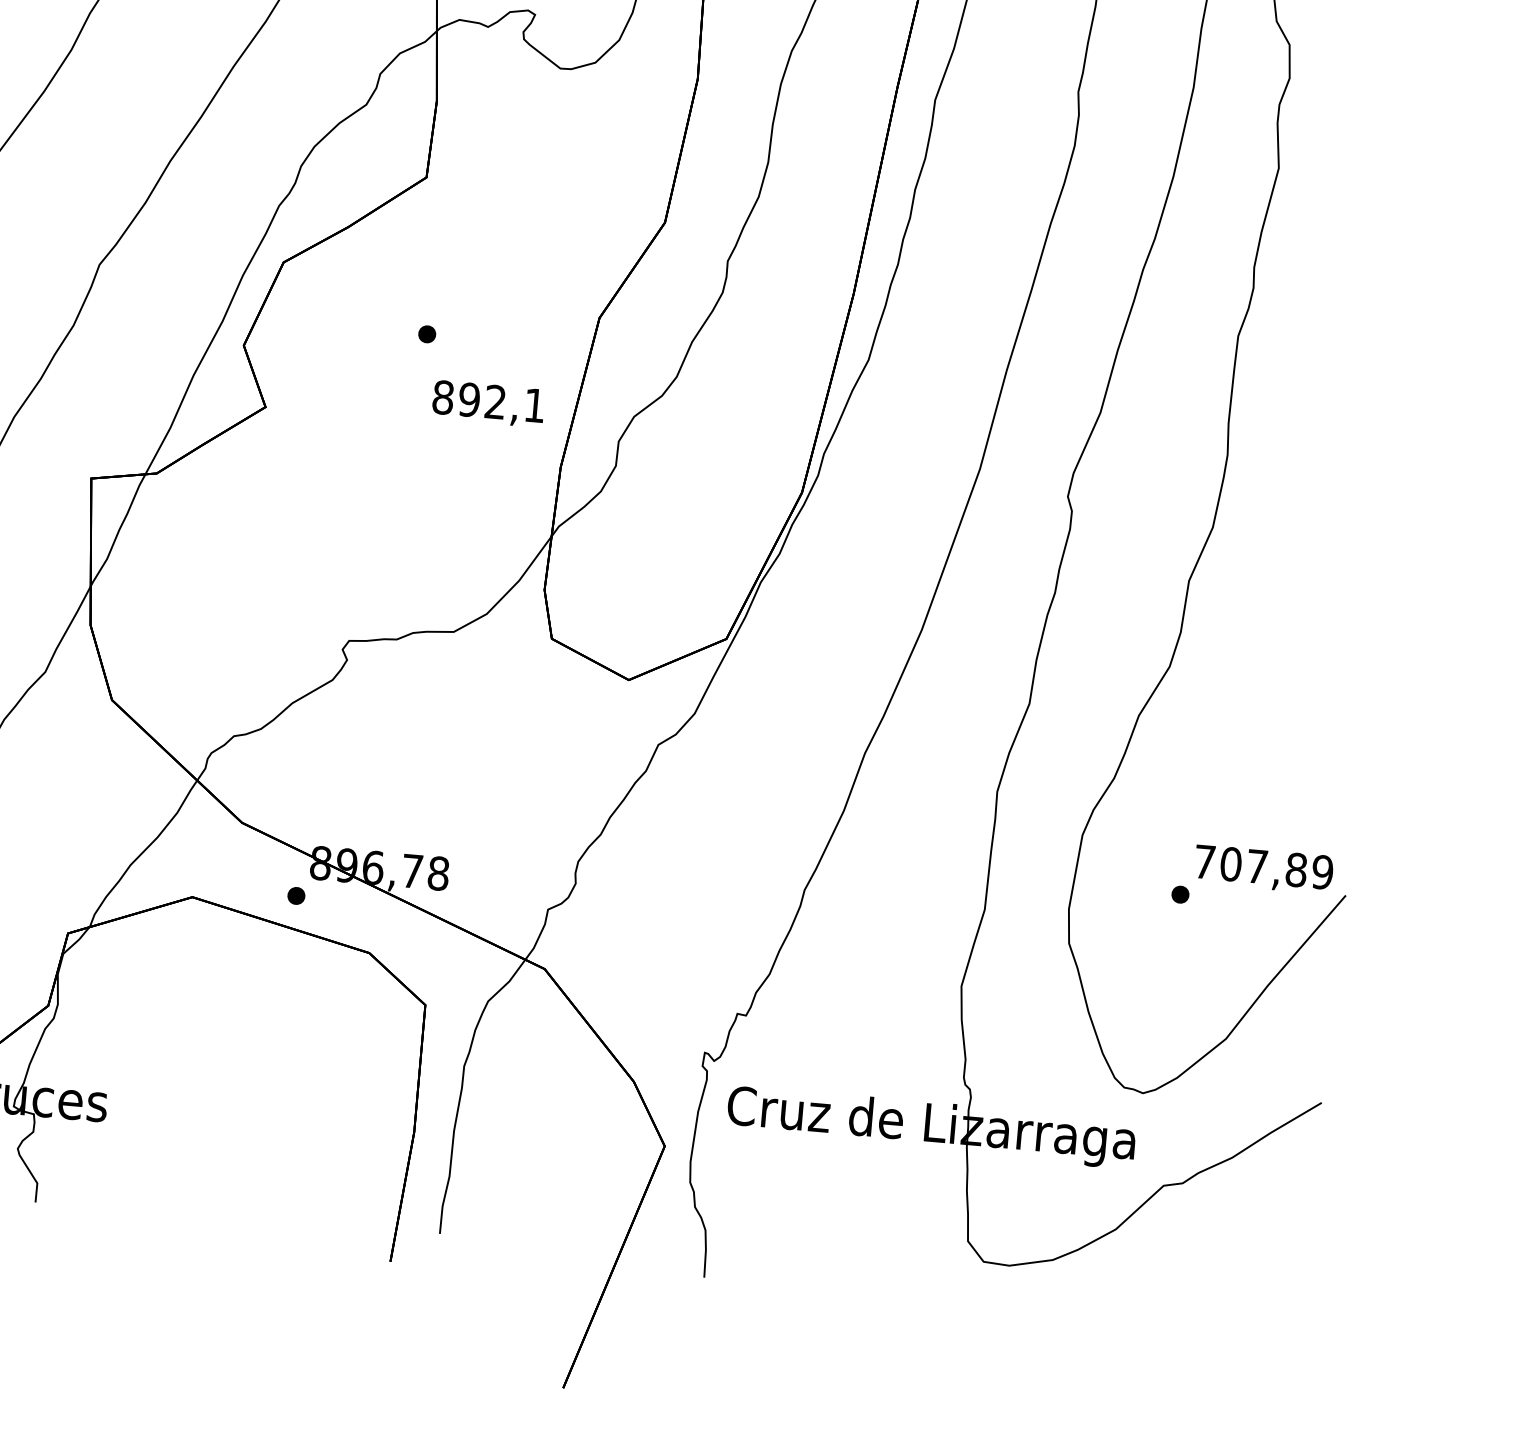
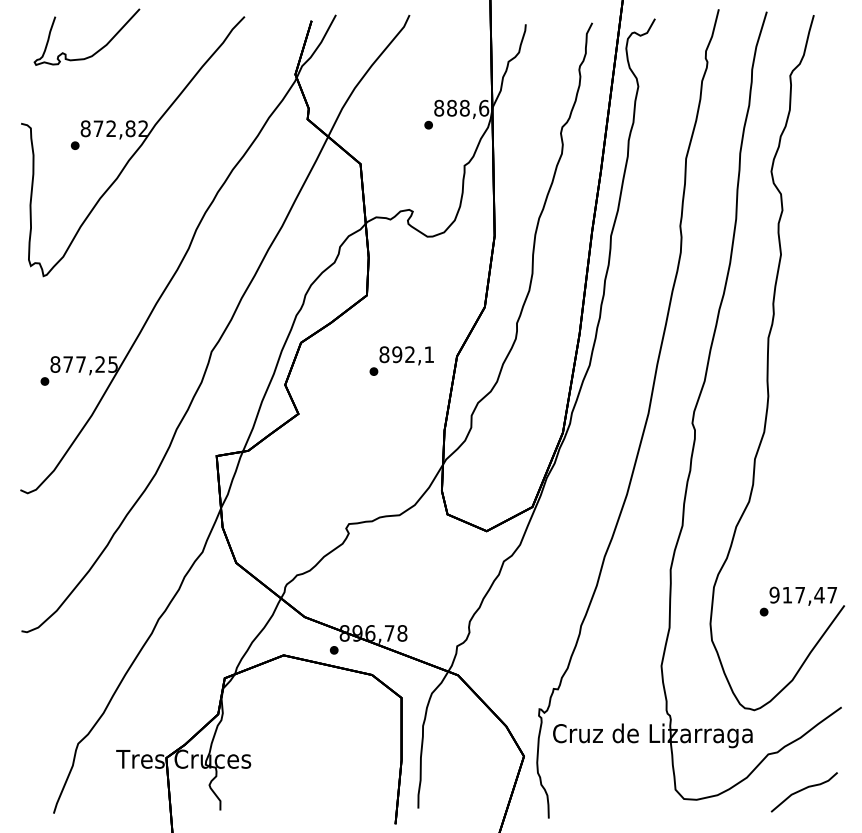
text: (488, 403) -> (406, 355), moved
text: (1263, 865) -> (803, 594), 707,89 -> 917,47
curve: (1228, 1265) -> (803, 790), added

